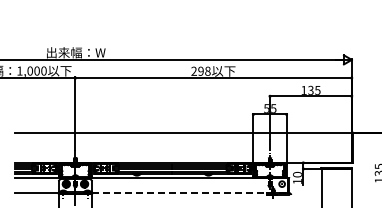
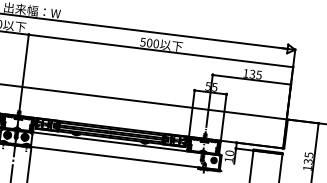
text: (200, 70) -> (149, 42), 298 -> 500
line: (190, 193) -> (125, 158), dashed -> solid

